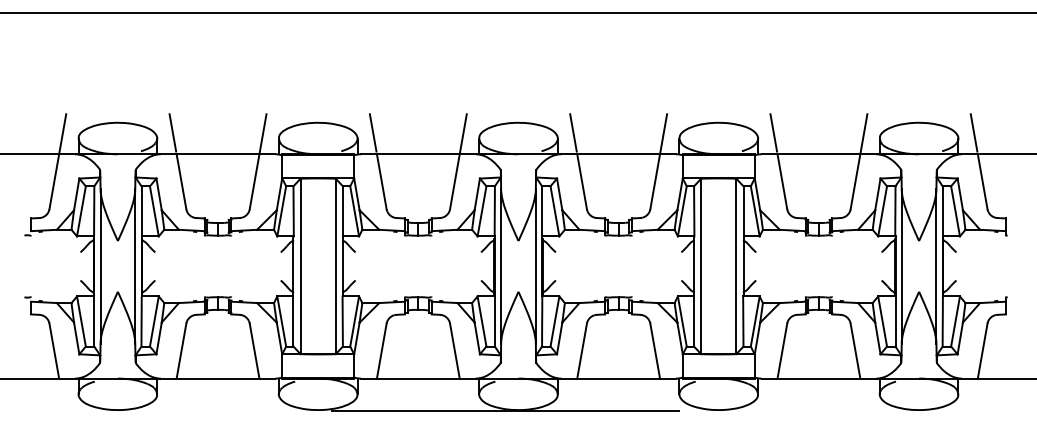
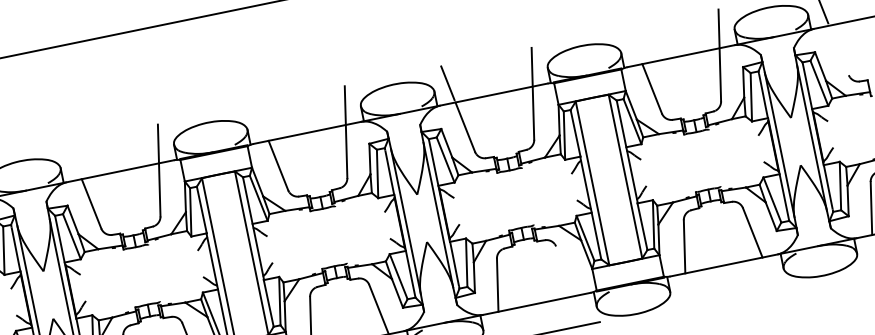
line: (172, 132) -> (73, 159), removed
line: (372, 132) -> (260, 121), removed
line: (773, 132) -> (634, 44), removed
line: (982, 181) -> (838, 50), removed
line: (655, 350) -> (566, 270), removed

